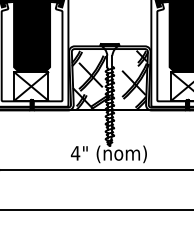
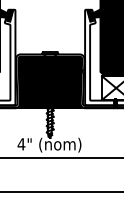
fill: (109, 79) -> (49, 82), added

